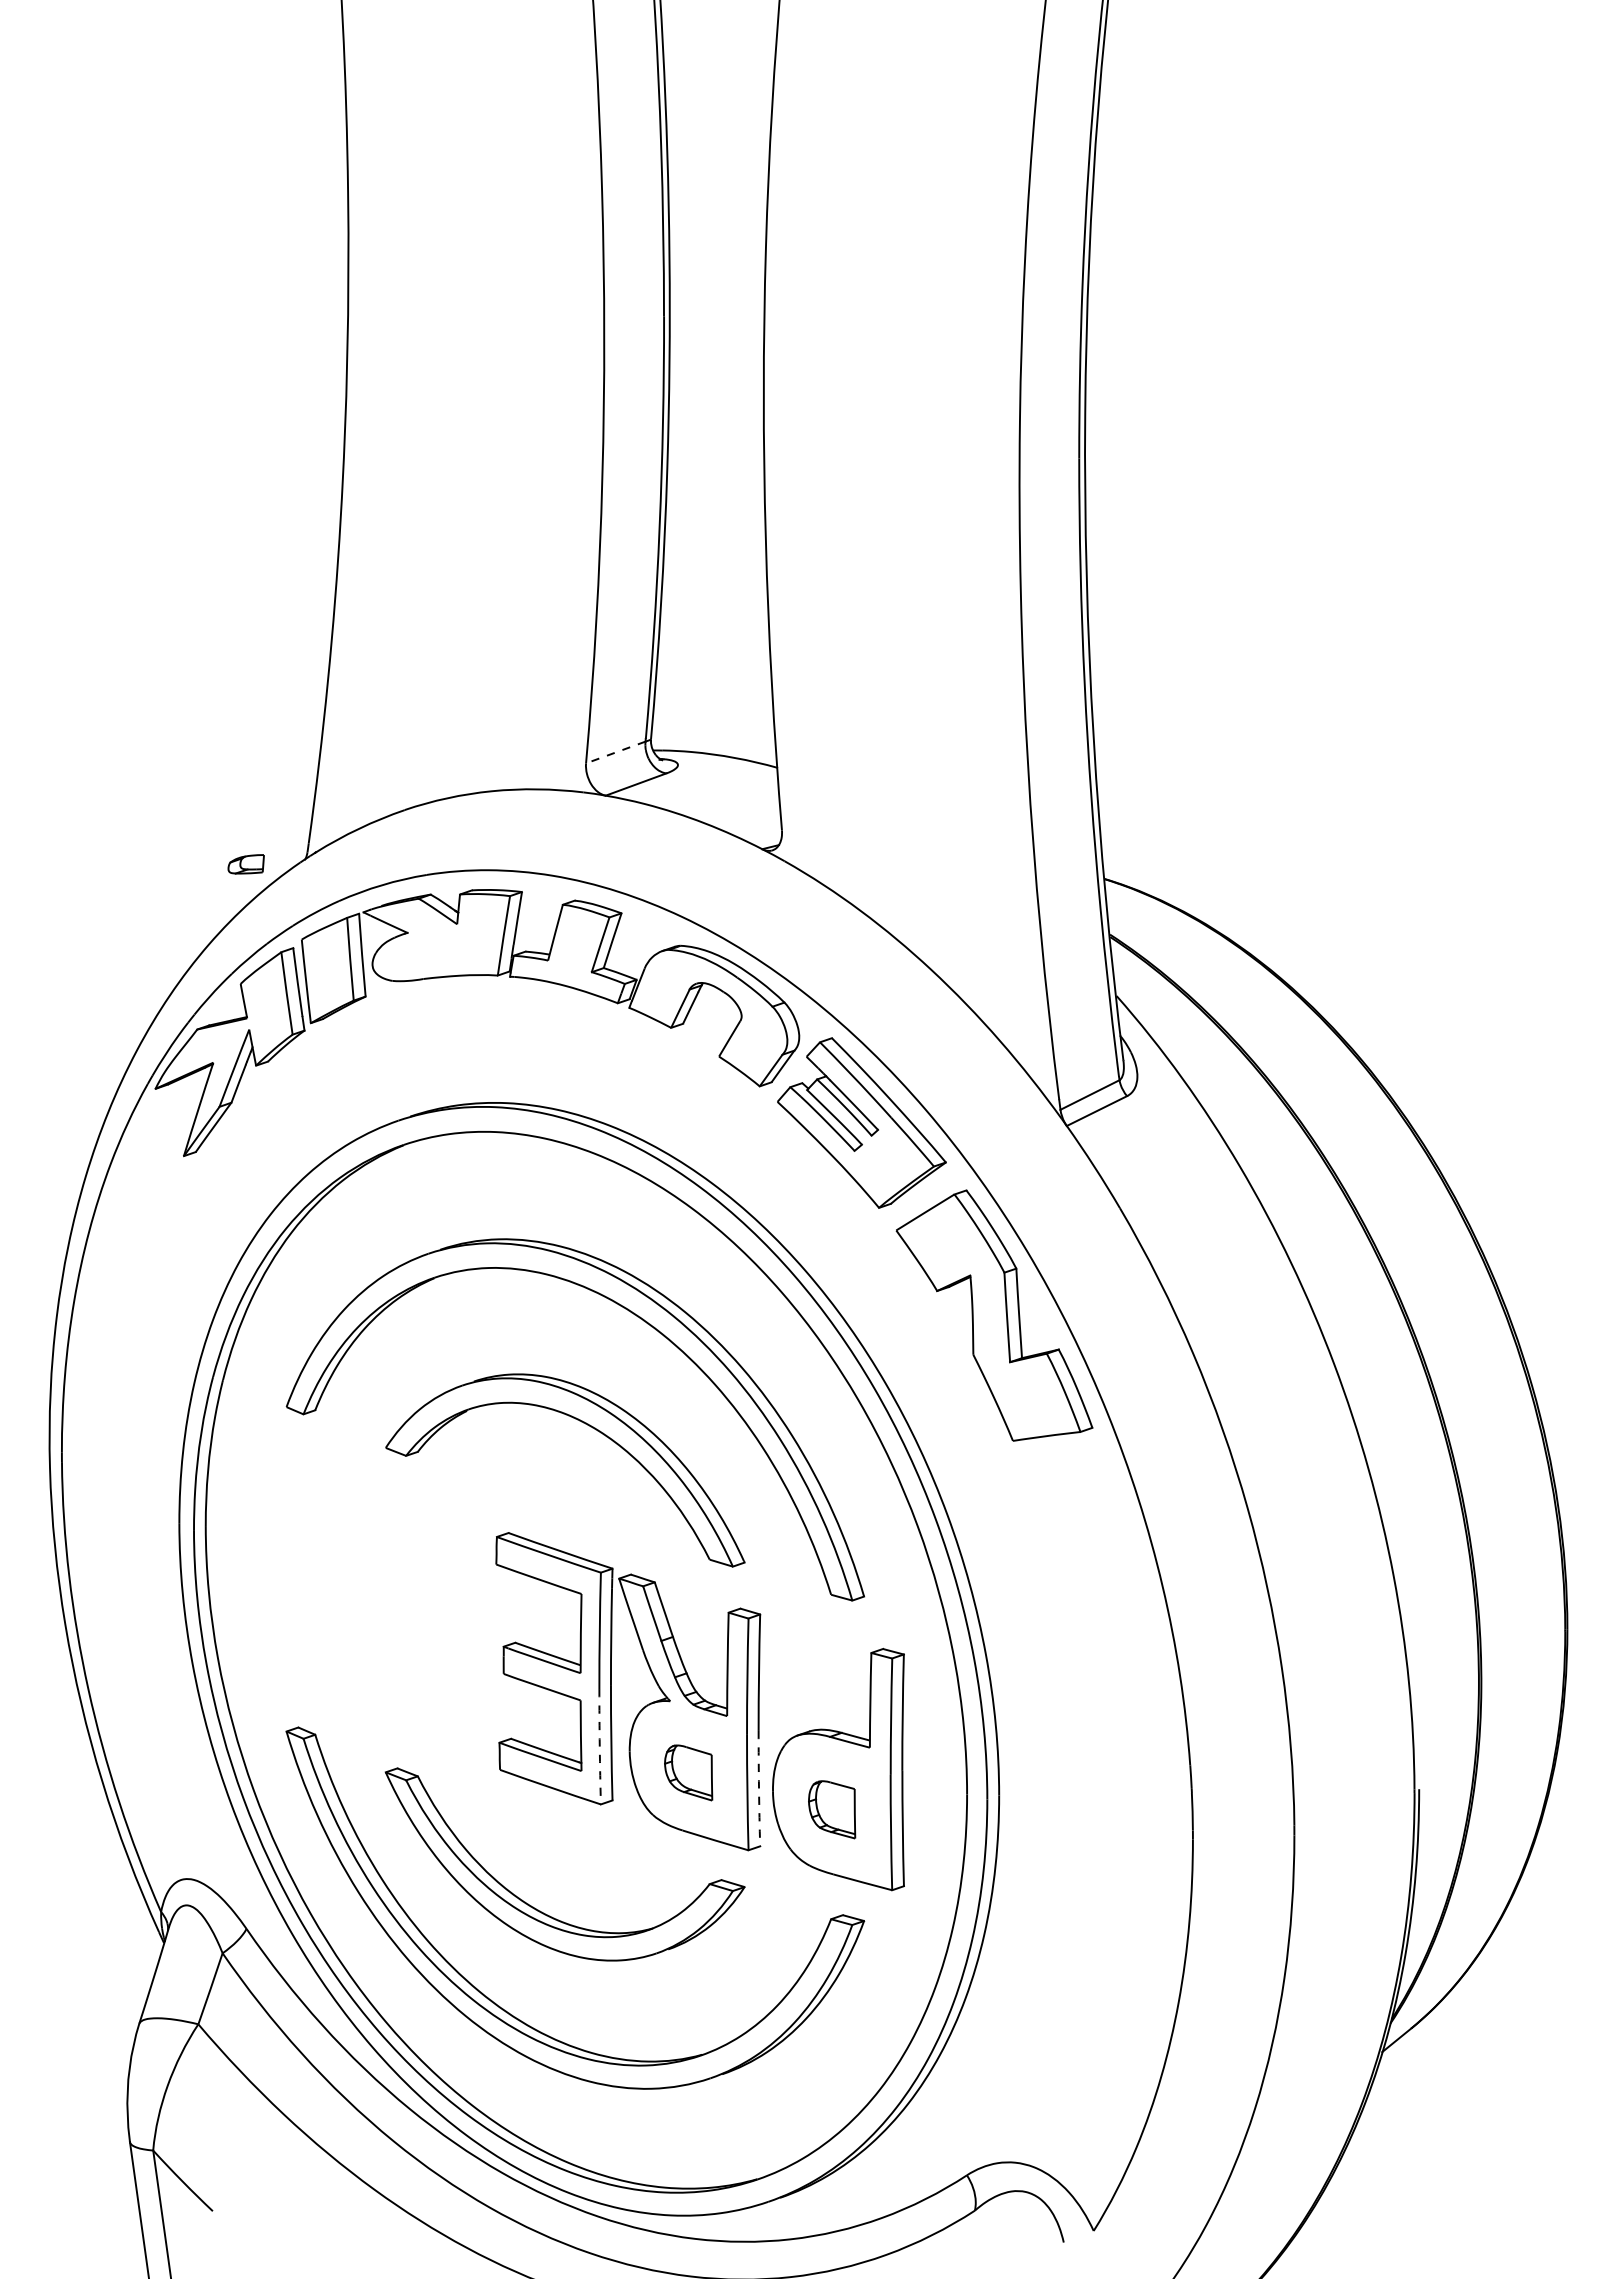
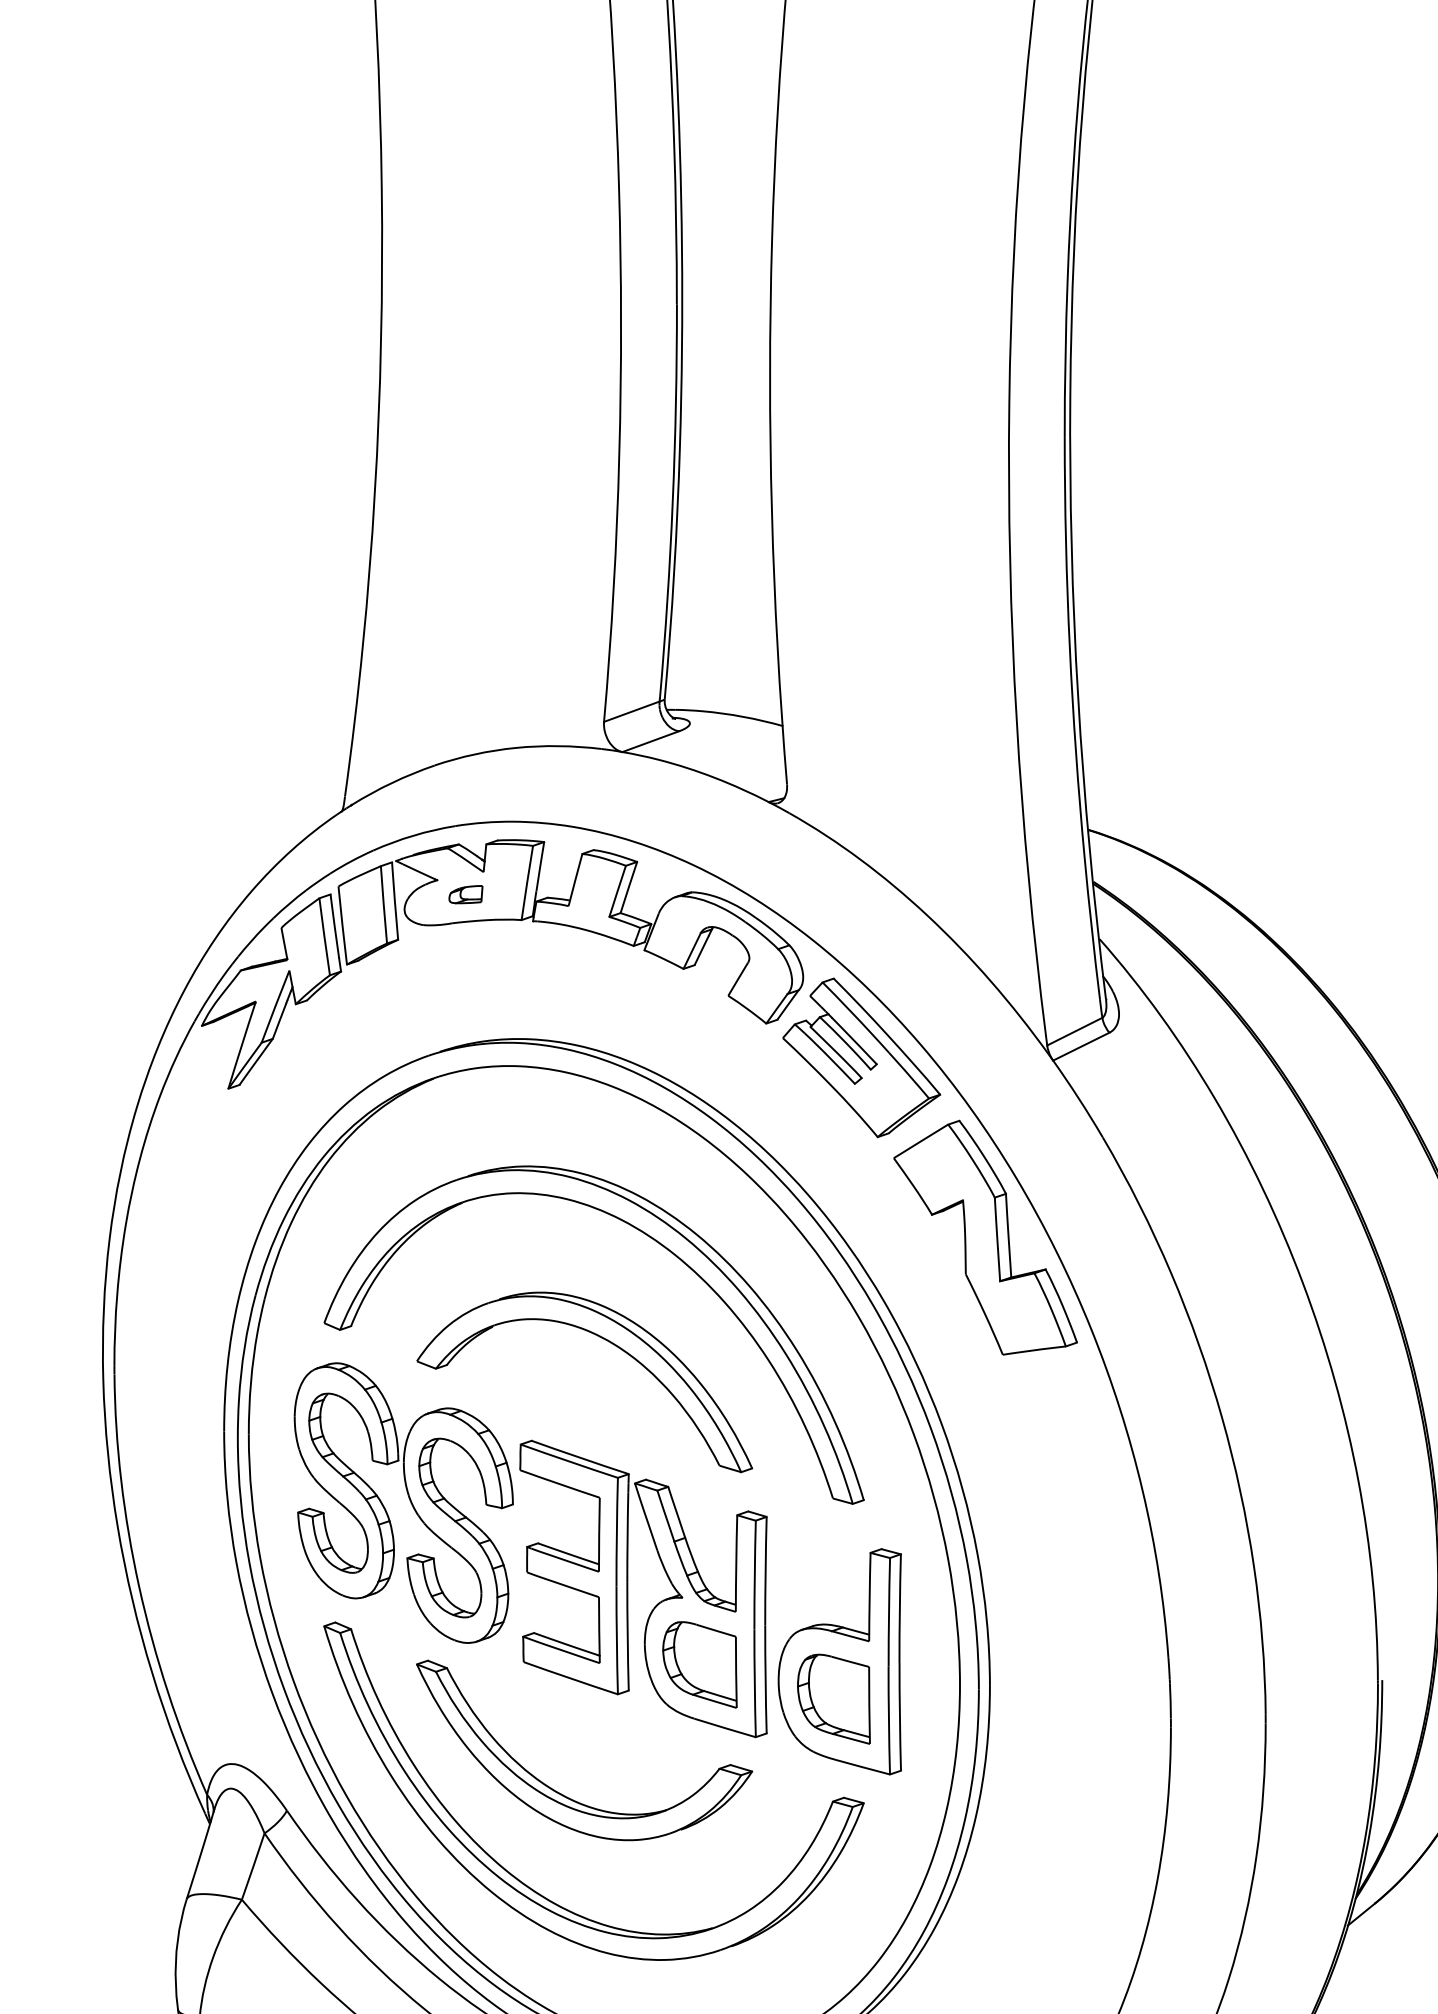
line: (615, 752) -> (631, 711), dashed -> solid
part: (245, 864) -> (465, 894), moved
part: (377, 1596) -> (409, 1500), added
arc: (599, 1746) -> (616, 1640), dashed -> solid
part: (688, 1772) -> (699, 1664), size x1.67
arc: (759, 1788) -> (766, 1679), dashed -> solid
part: (831, 1809) -> (833, 1699), size x1.67

